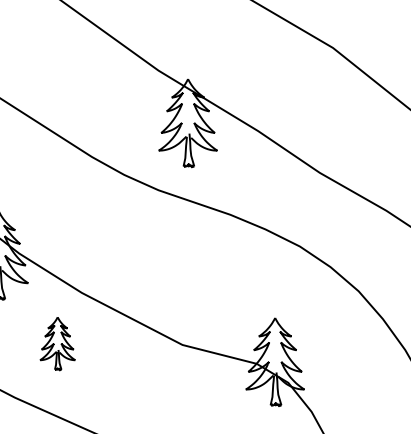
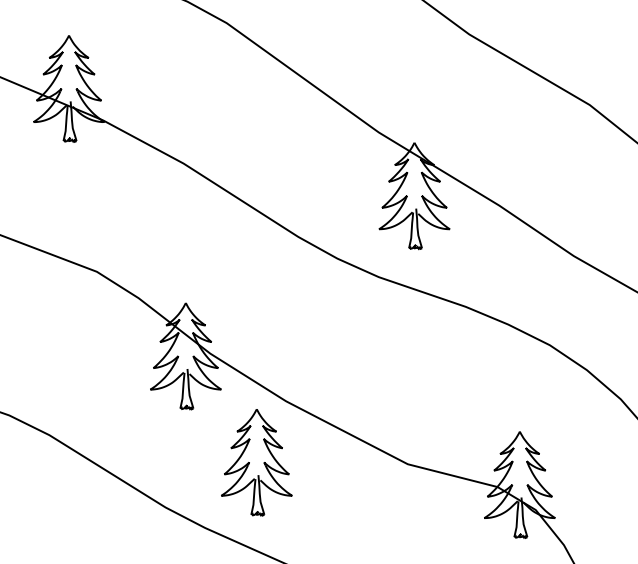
part: (57, 343) -> (256, 462), size x1.67

